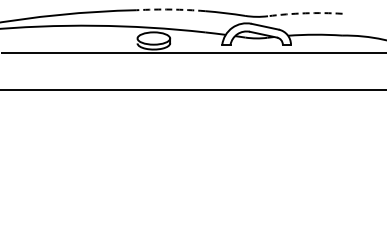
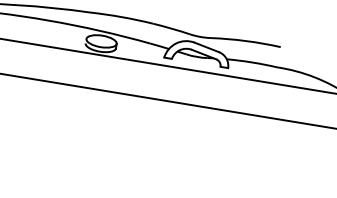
arc: (170, 9) -> (121, 16), dashed -> solid
arc: (305, 13) -> (246, 41), dashed -> solid

